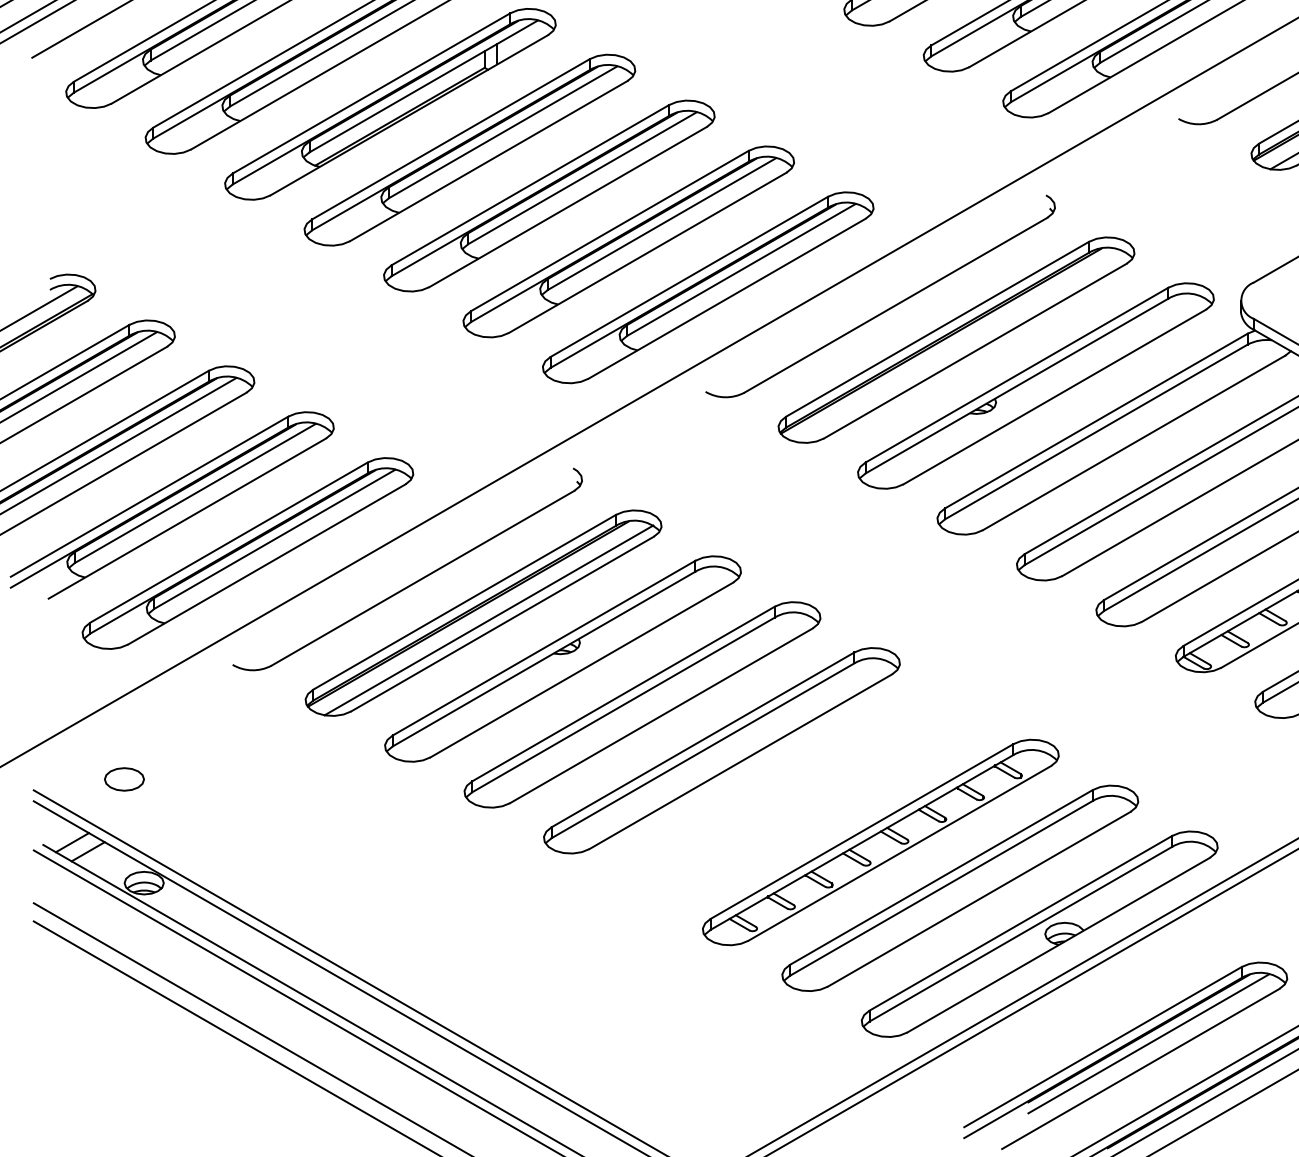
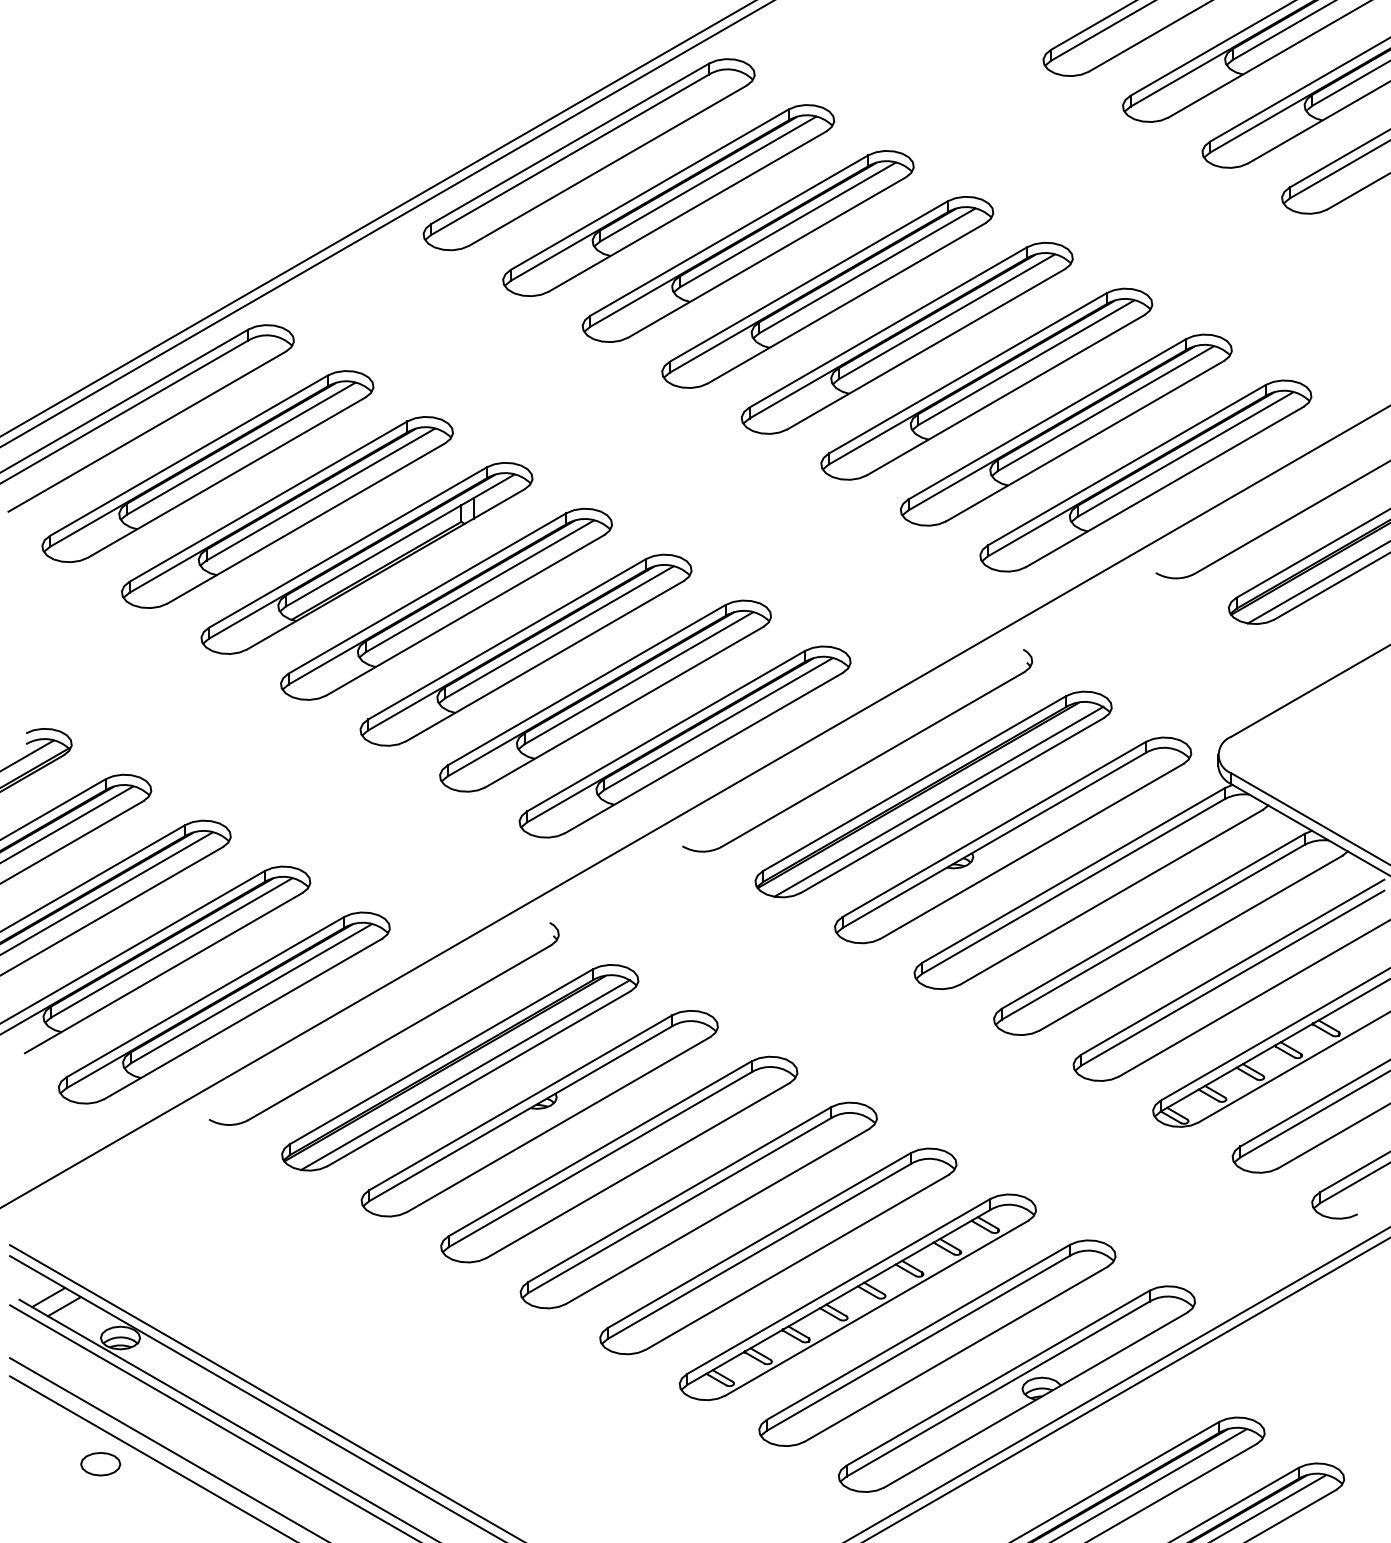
line: (961, 347) -> (938, 801), added
part: (124, 779) -> (100, 1464), moved
part: (801, 796) -> (778, 1251), added

